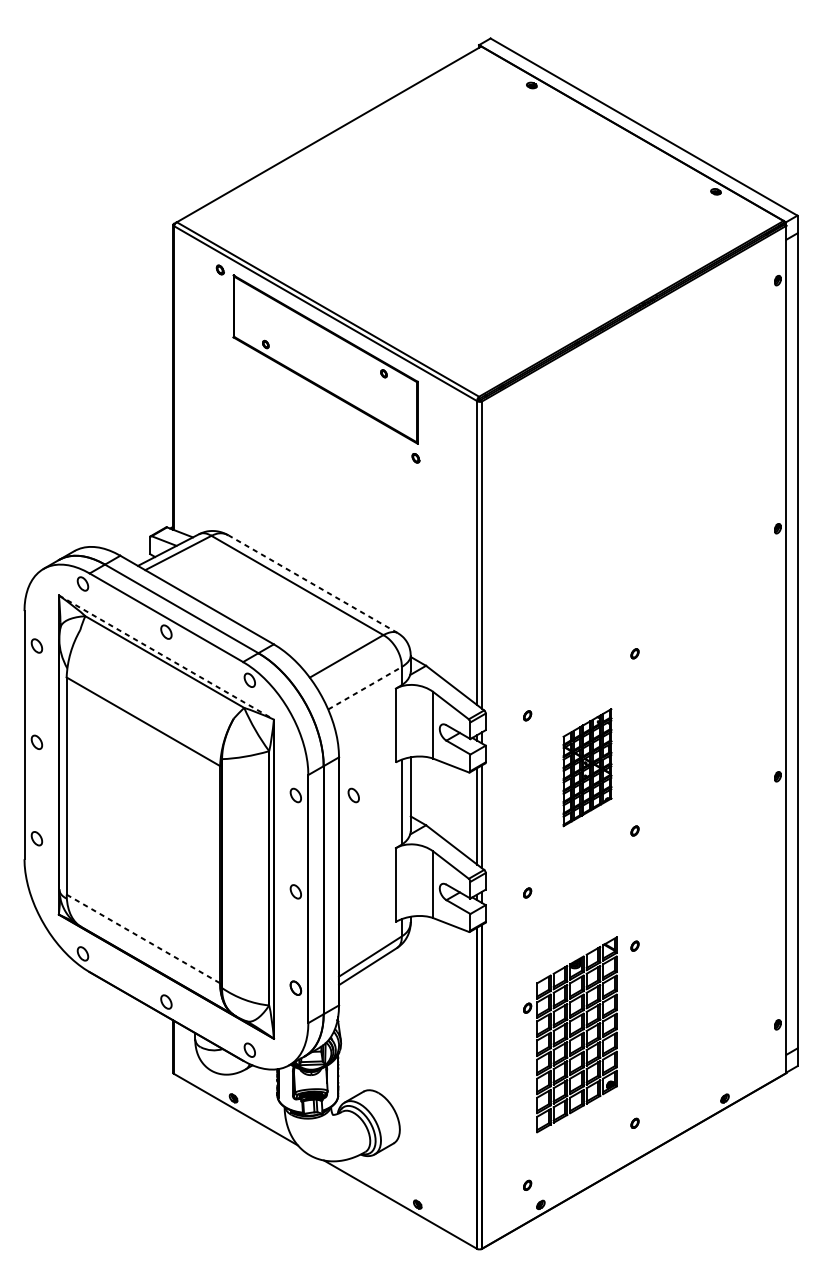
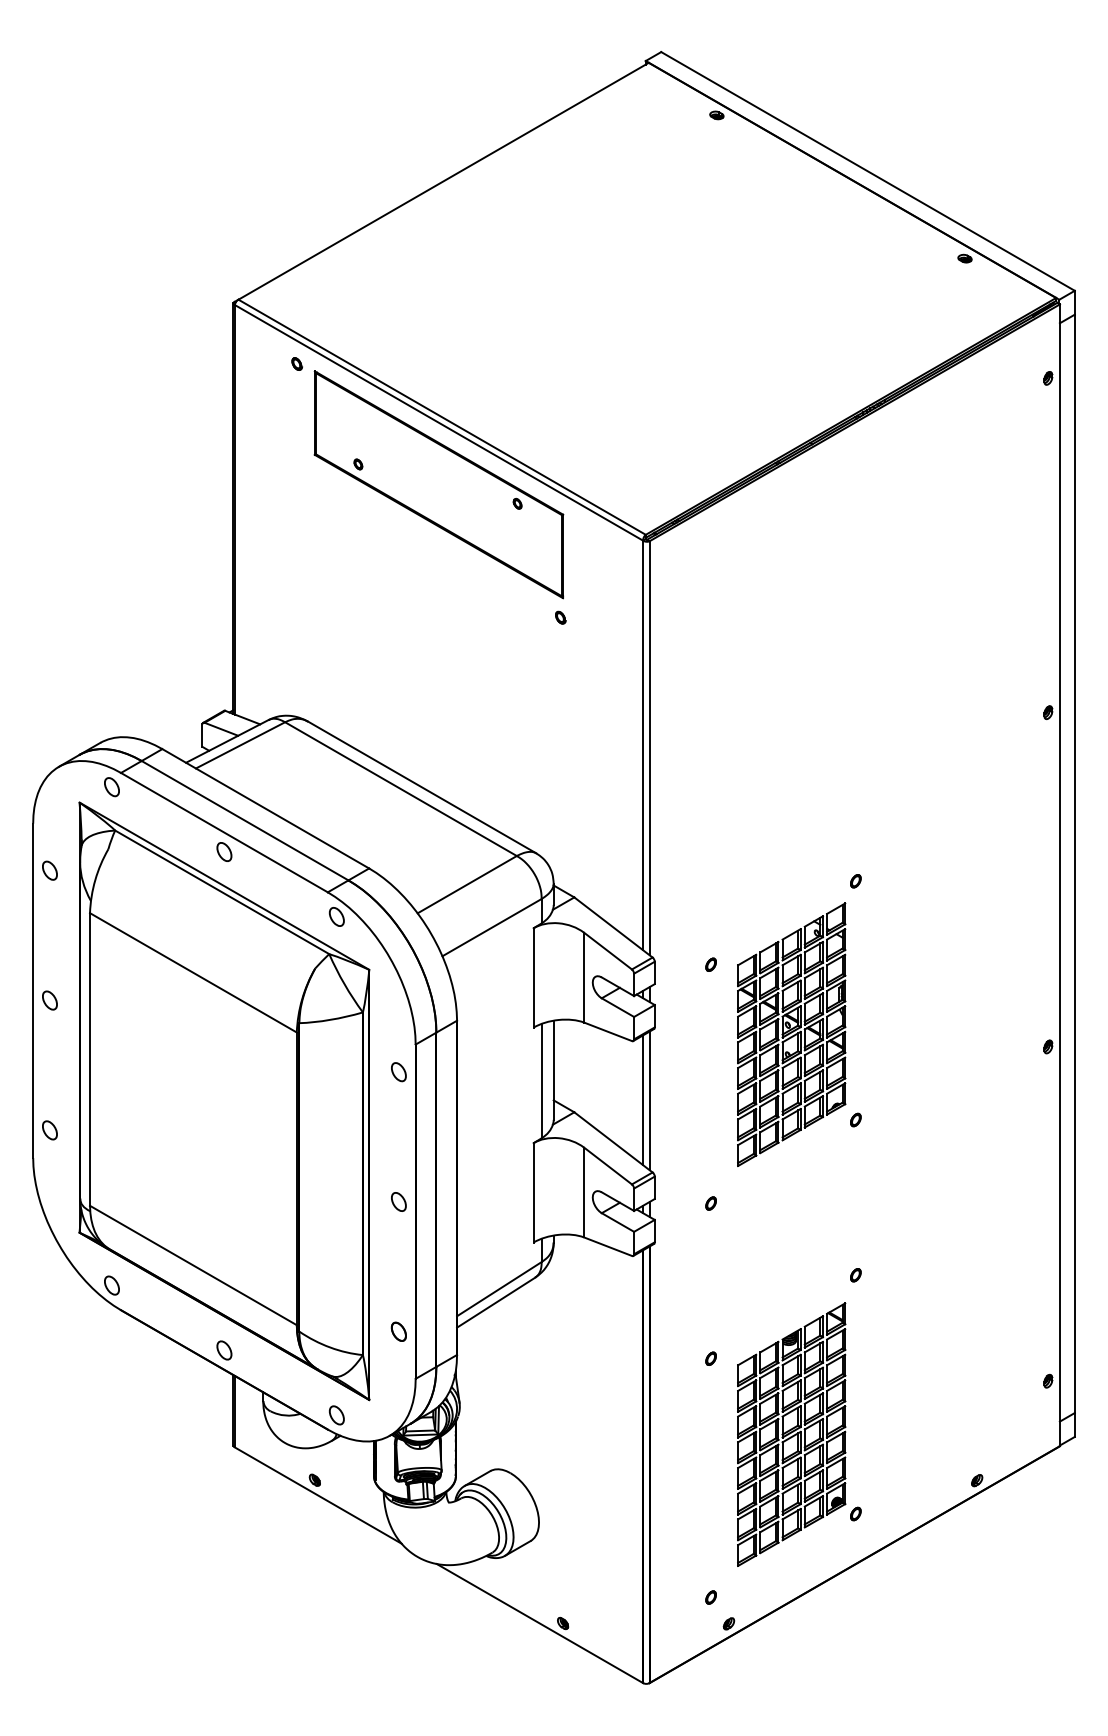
line: (313, 584) -> (422, 787), dashed -> solid
line: (166, 657) -> (224, 886), dashed -> solid
line: (365, 688) -> (492, 927), dashed -> solid
part: (587, 767) -> (791, 1034), size x1.67
part: (353, 795) -> (476, 1072), removed
line: (143, 938) -> (193, 1265), dashed -> solid
part: (576, 1034) -> (791, 1434), moved

